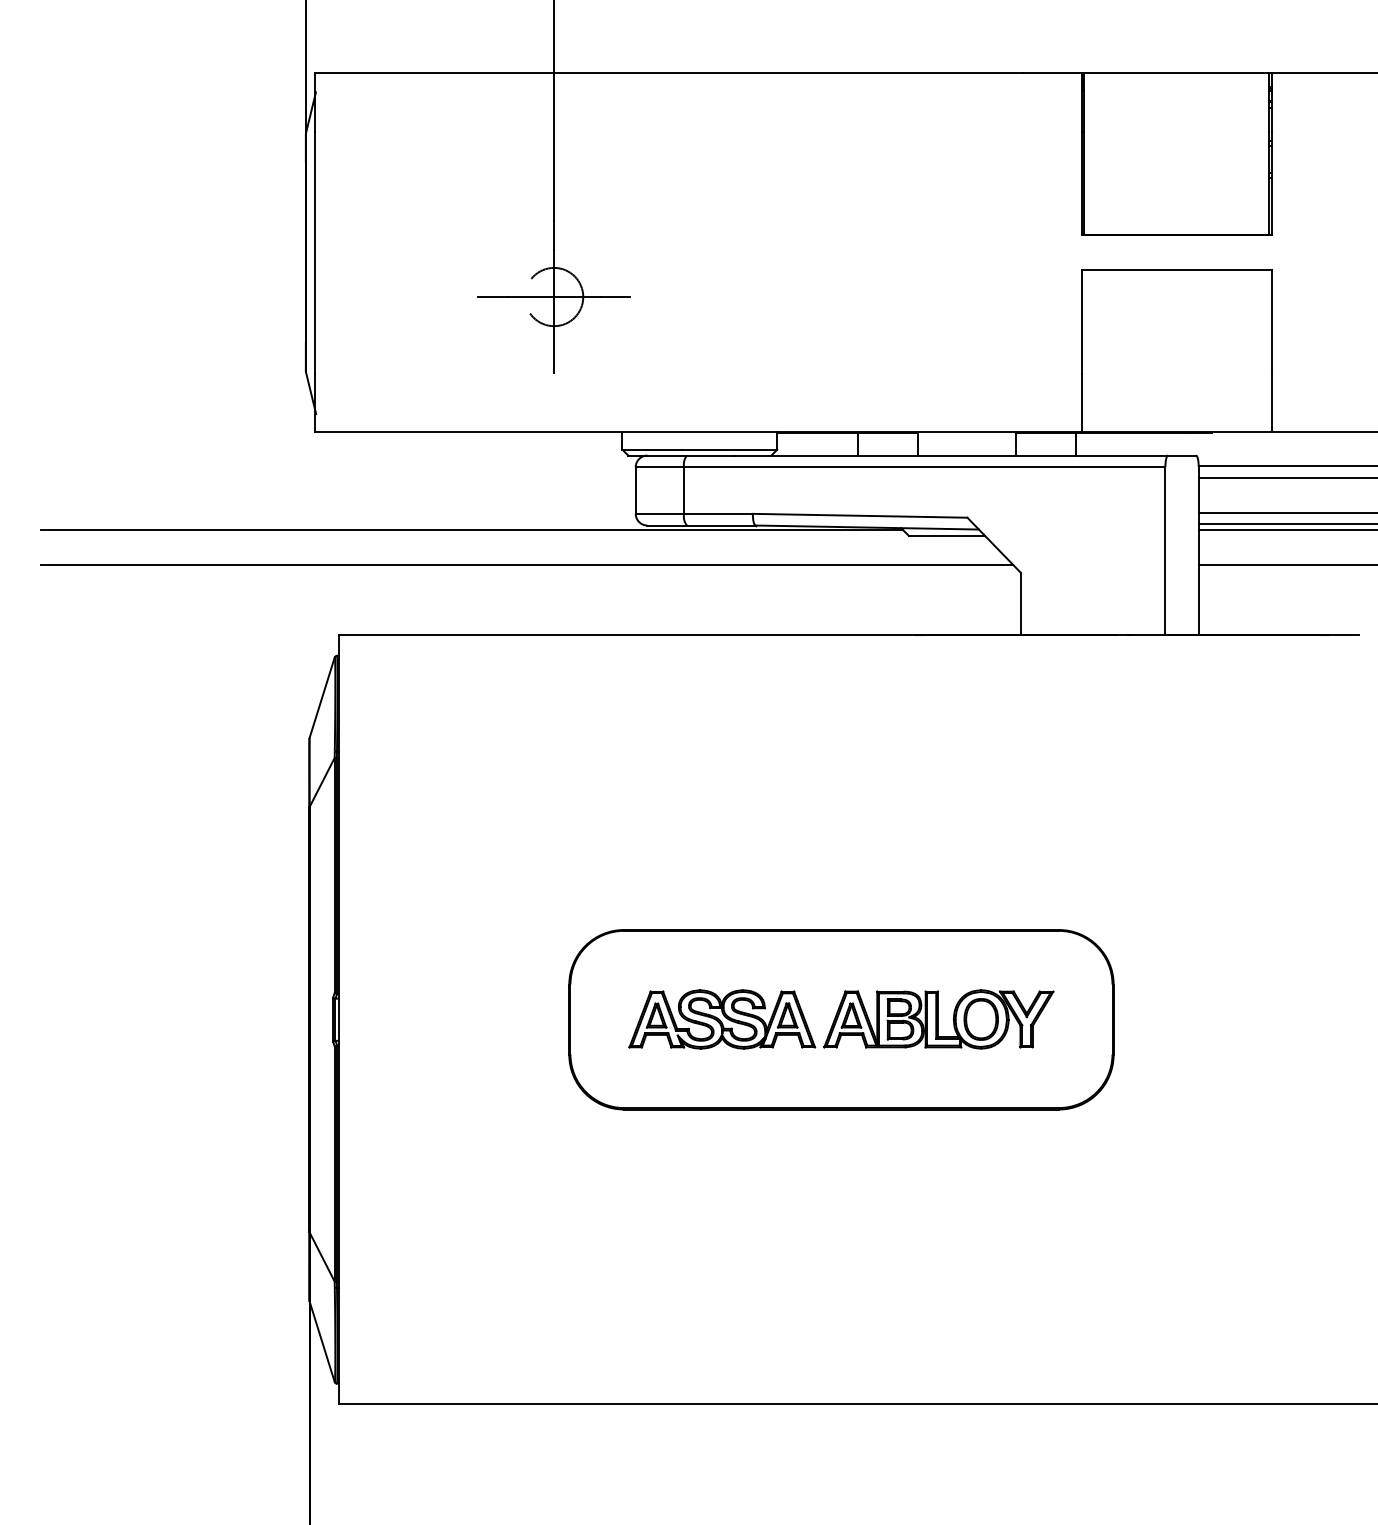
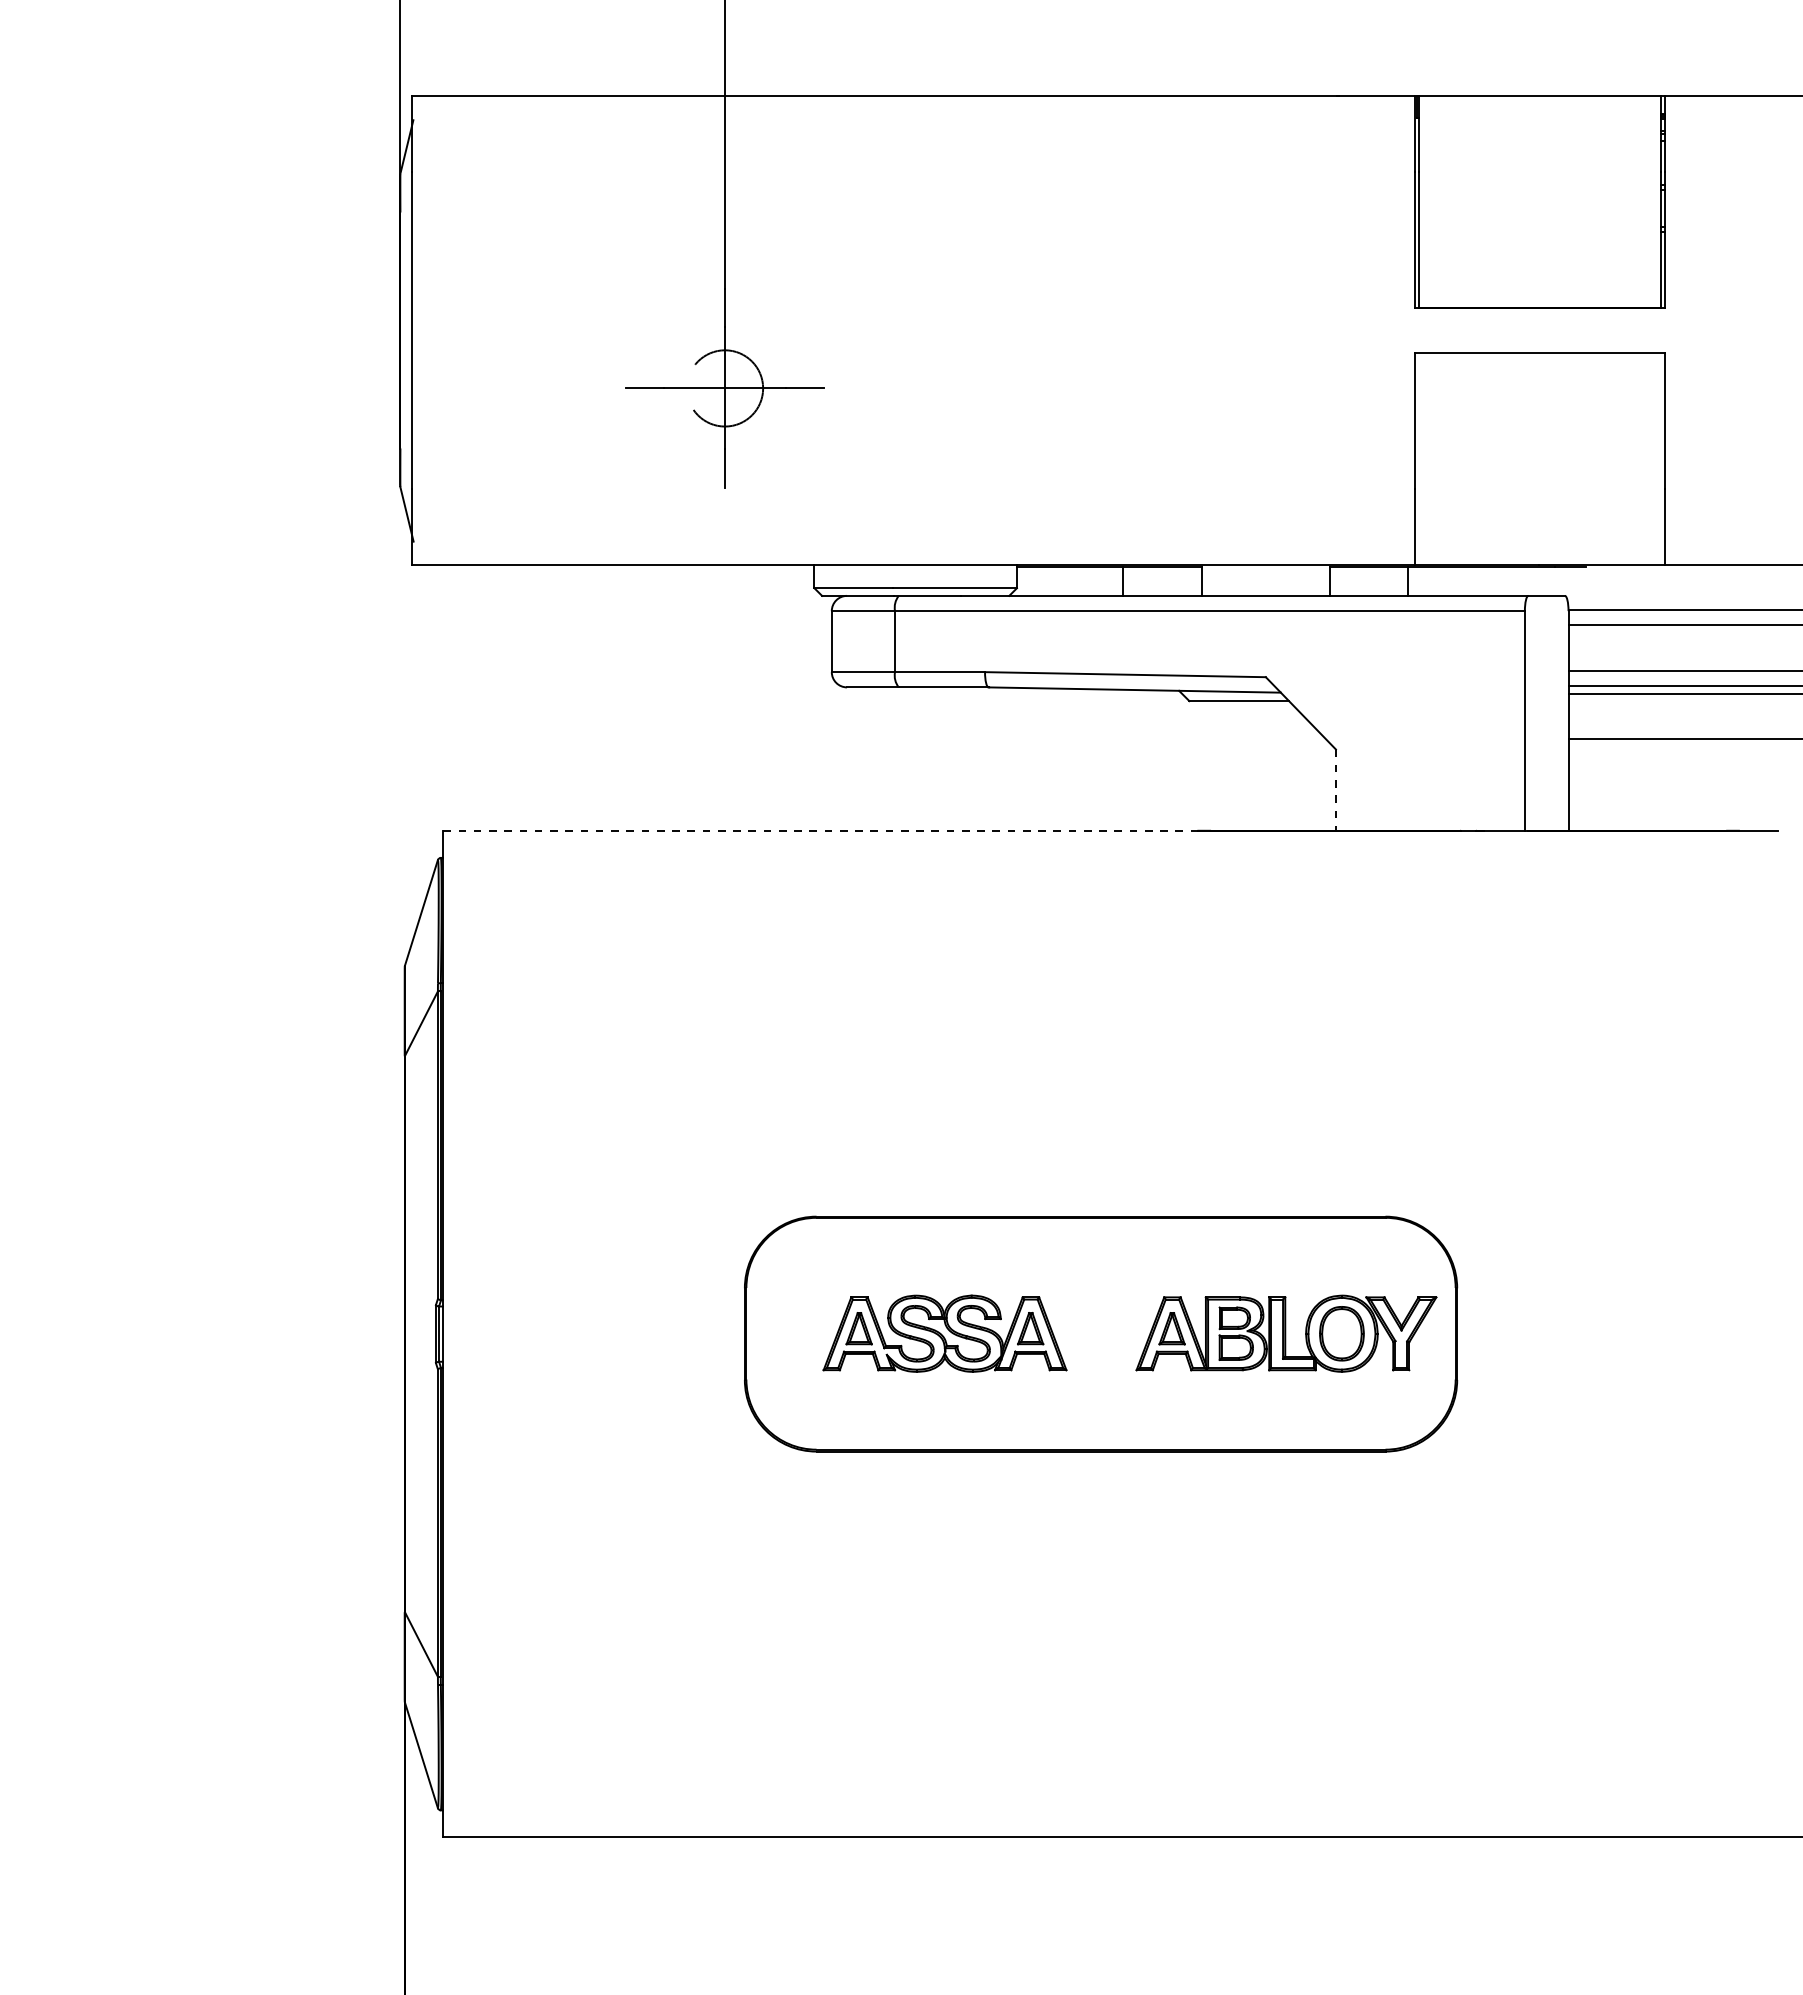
line: (471, 530) -> (617, 693), removed
line: (526, 565) -> (689, 739), removed
line: (1020, 604) -> (1335, 790), solid -> dashed
line: (627, 634) -> (820, 830), solid -> dashed
part: (938, 1019) -> (1286, 1333), moved

